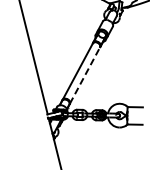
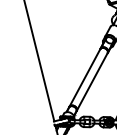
line: (85, 75) -> (92, 81), dashed -> solid

